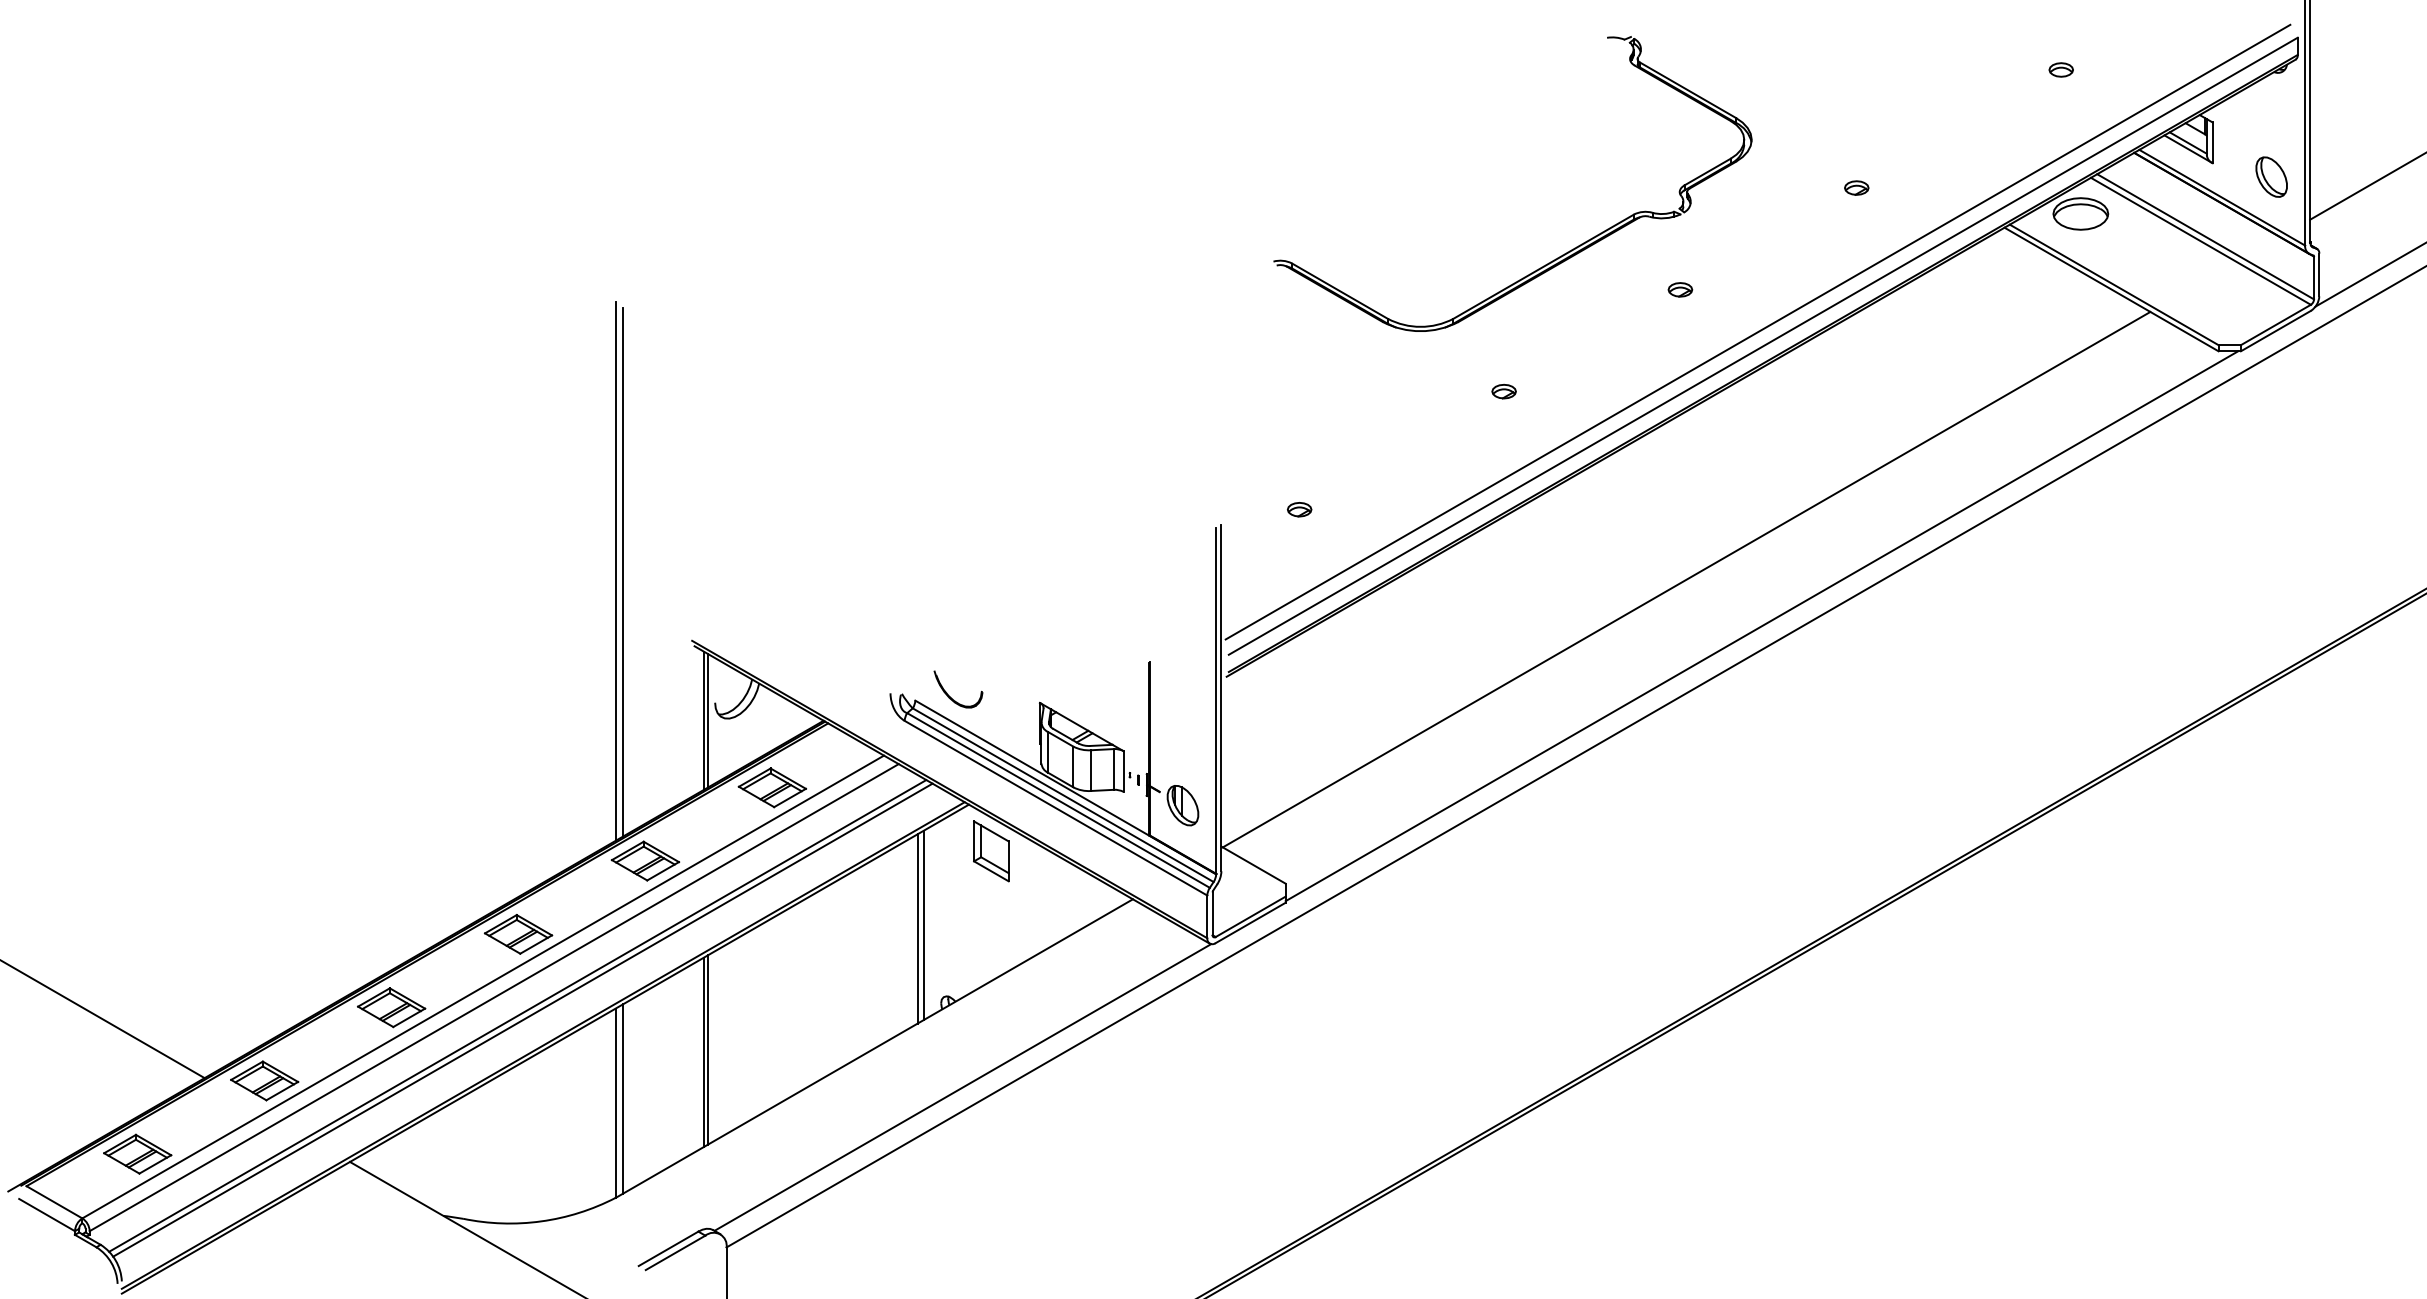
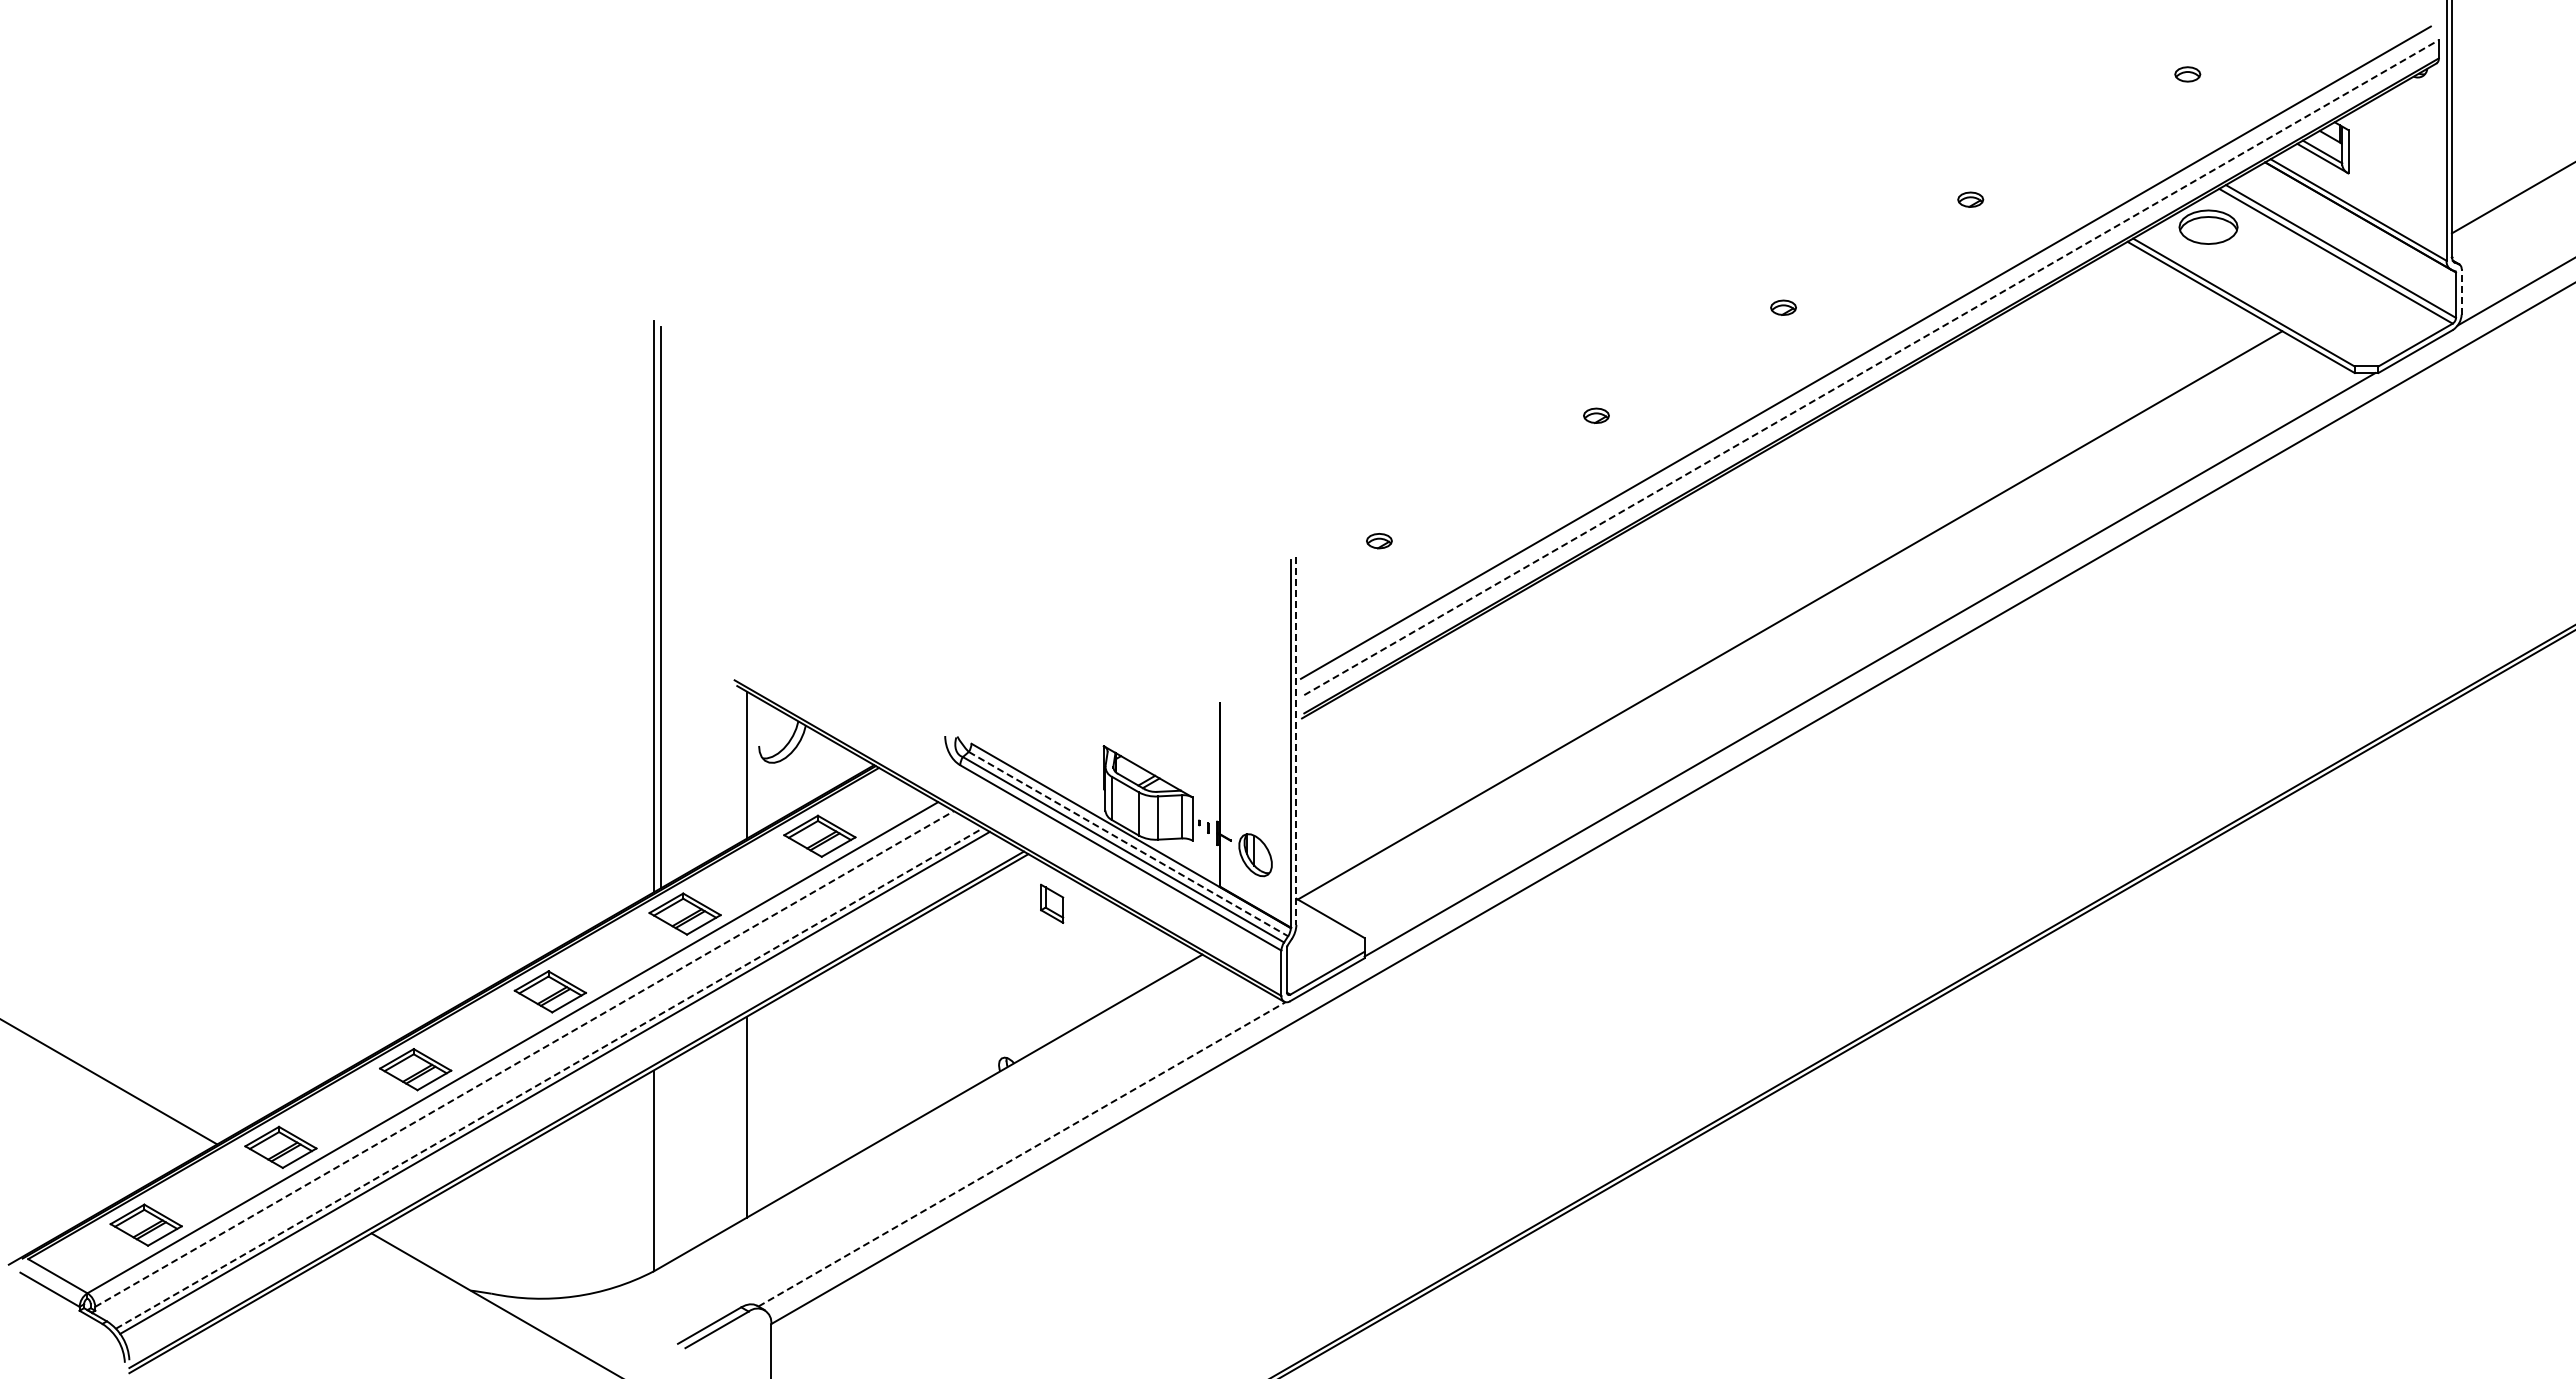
part: (2272, 177) -> (2411, 188), removed
part: (1552, 260) -> (1647, 276), removed
line: (2319, 274) -> (2461, 291), solid -> dashed
line: (1763, 346) -> (1871, 367), solid -> dashed
part: (951, 696) -> (1009, 739), removed
line: (1221, 698) -> (1296, 741), solid -> dashed
line: (708, 721) -> (751, 765), removed
line: (1063, 795) -> (1128, 844), solid -> dashed
part: (990, 851) -> (1051, 903), size x0.6
line: (923, 924) -> (980, 981), removed
line: (918, 928) -> (974, 985), removed
line: (494, 998) -> (524, 1059), solid -> dashed
line: (517, 1016) -> (549, 1078), solid -> dashed
line: (708, 1049) -> (751, 1114), removed
line: (963, 1087) -> (1022, 1154), solid -> dashed
line: (623, 1098) -> (661, 1166), removed

